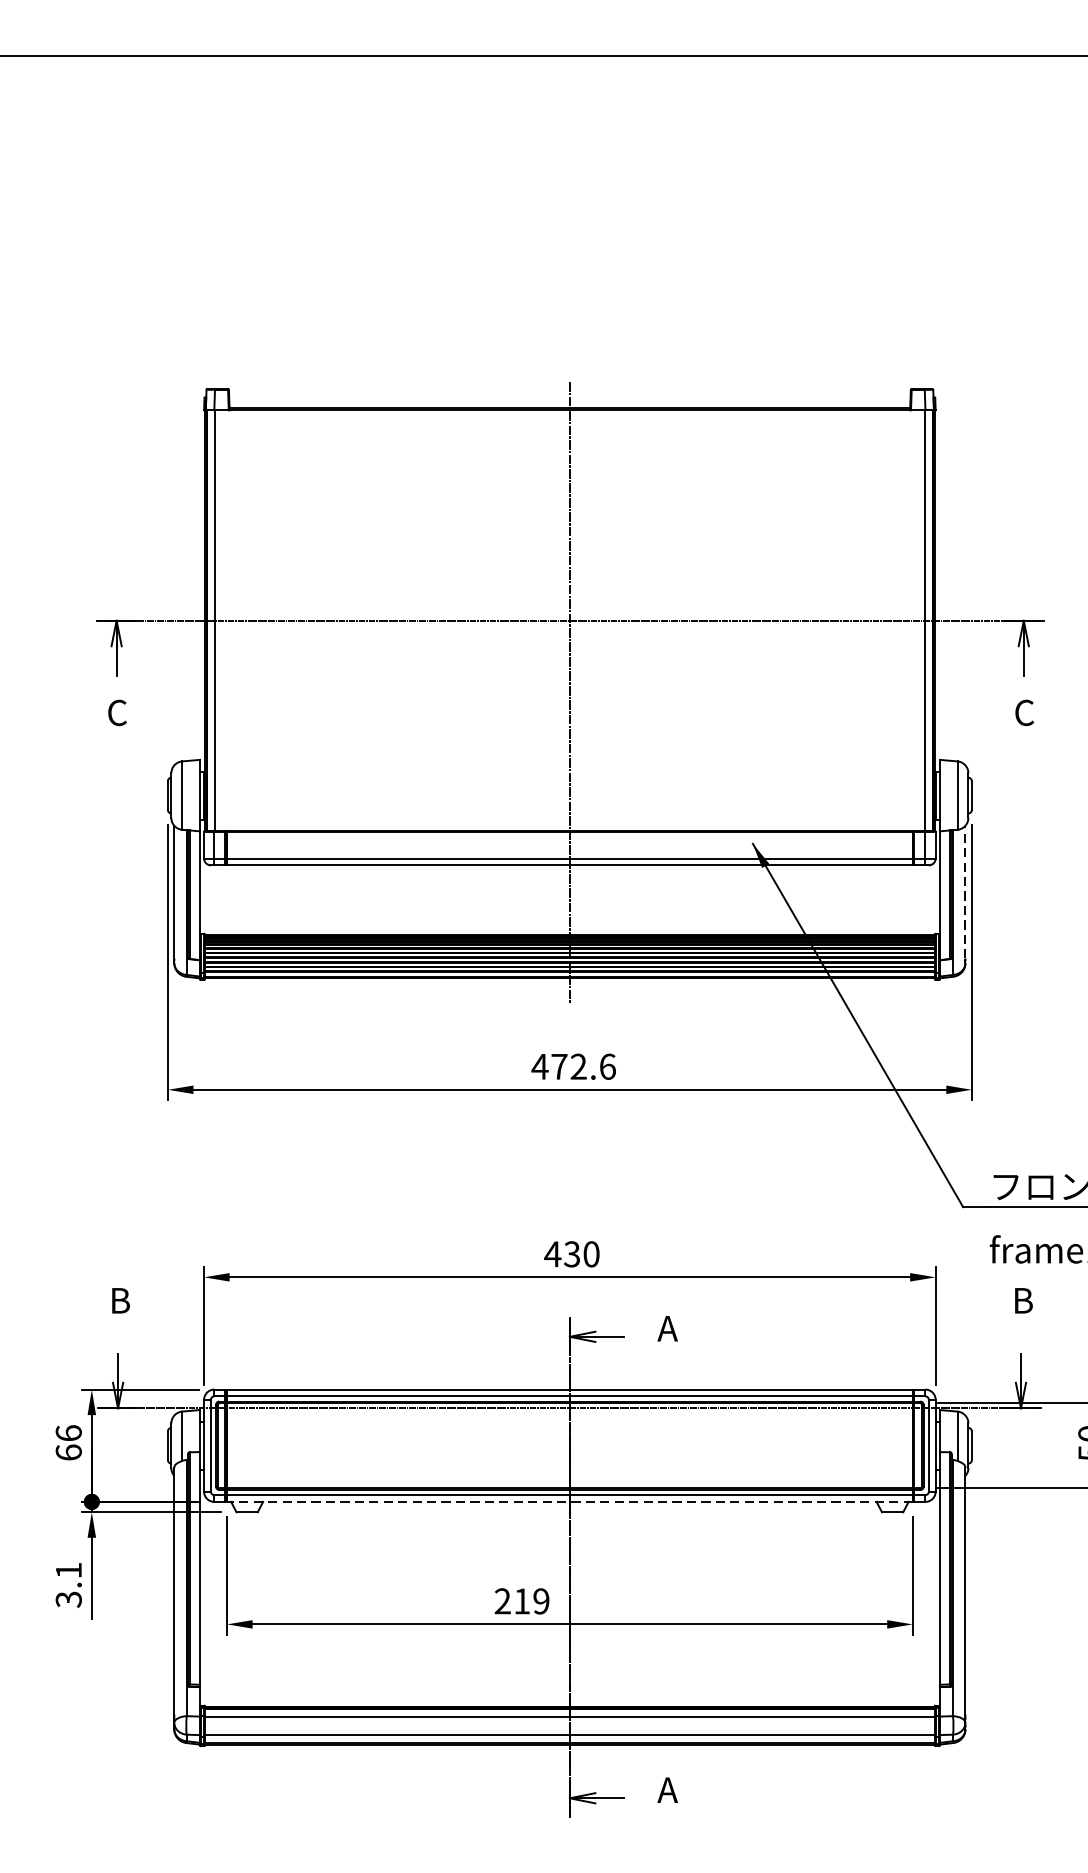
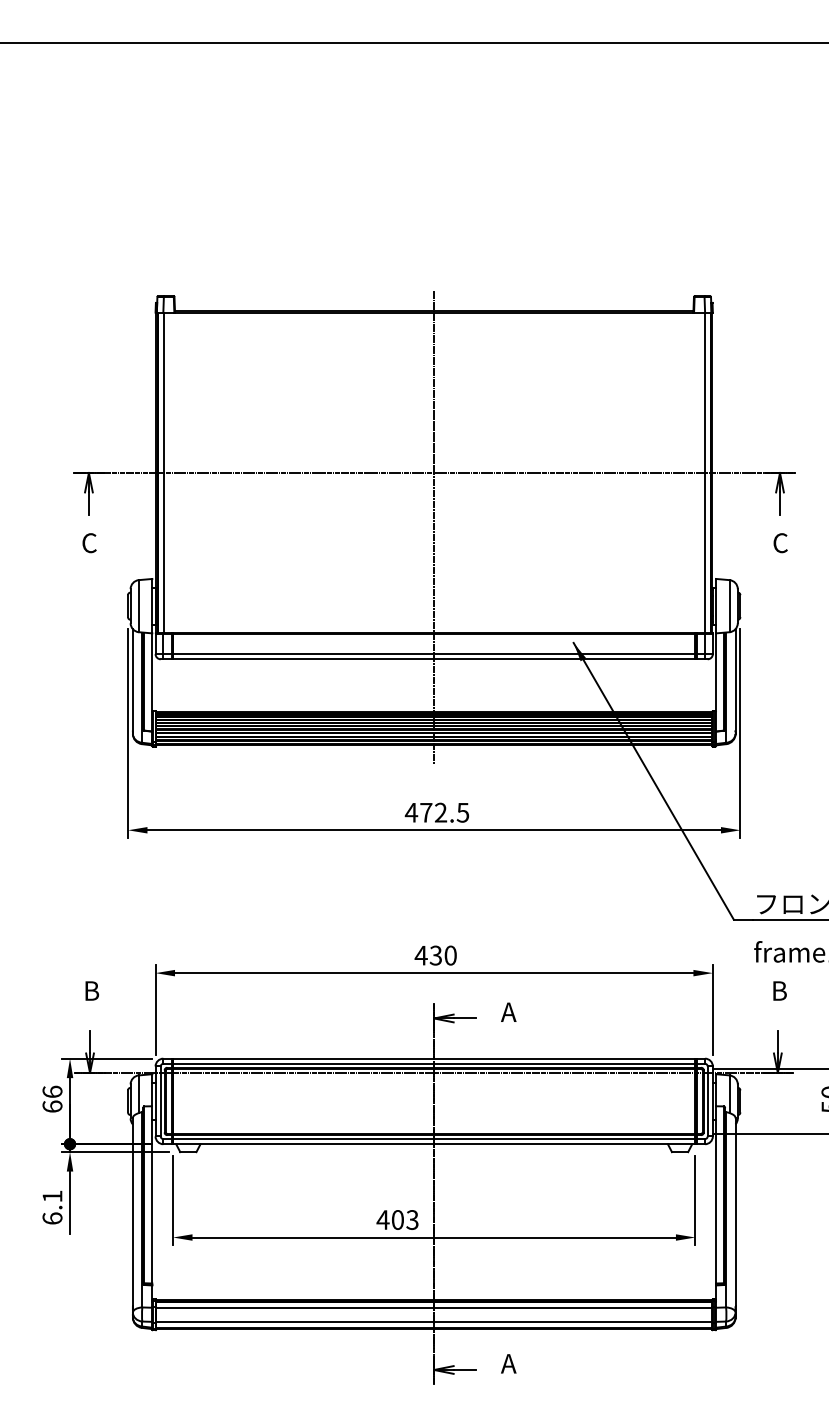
line: (965, 891) -> (735, 679), dashed -> solid
text: (607, 1066) -> (462, 812), 472.6 -> 472.5
line: (568, 1502) -> (433, 1144), dashed -> solid
text: (68, 1599) -> (52, 1218), 3.1 -> 6.1
text: (521, 1600) -> (397, 1219), 219 -> 403

